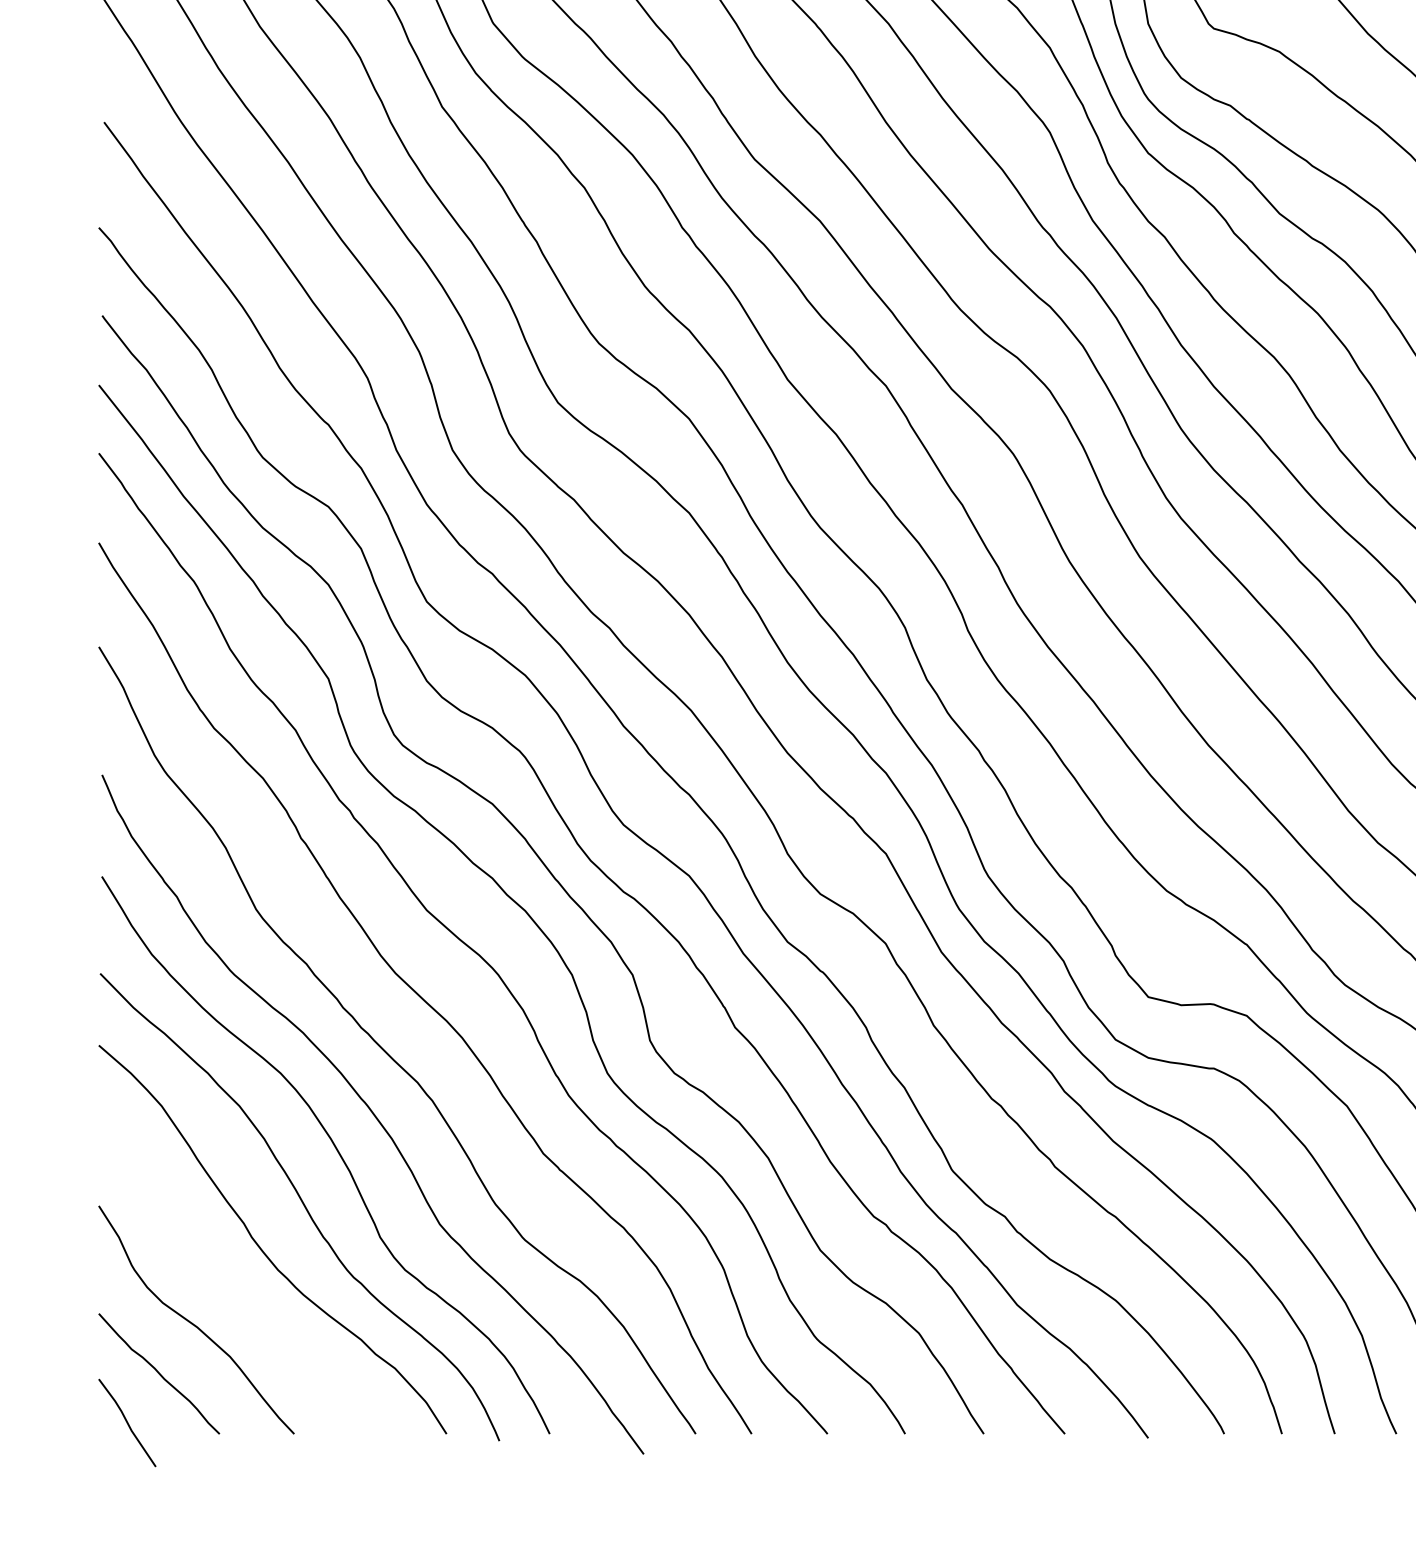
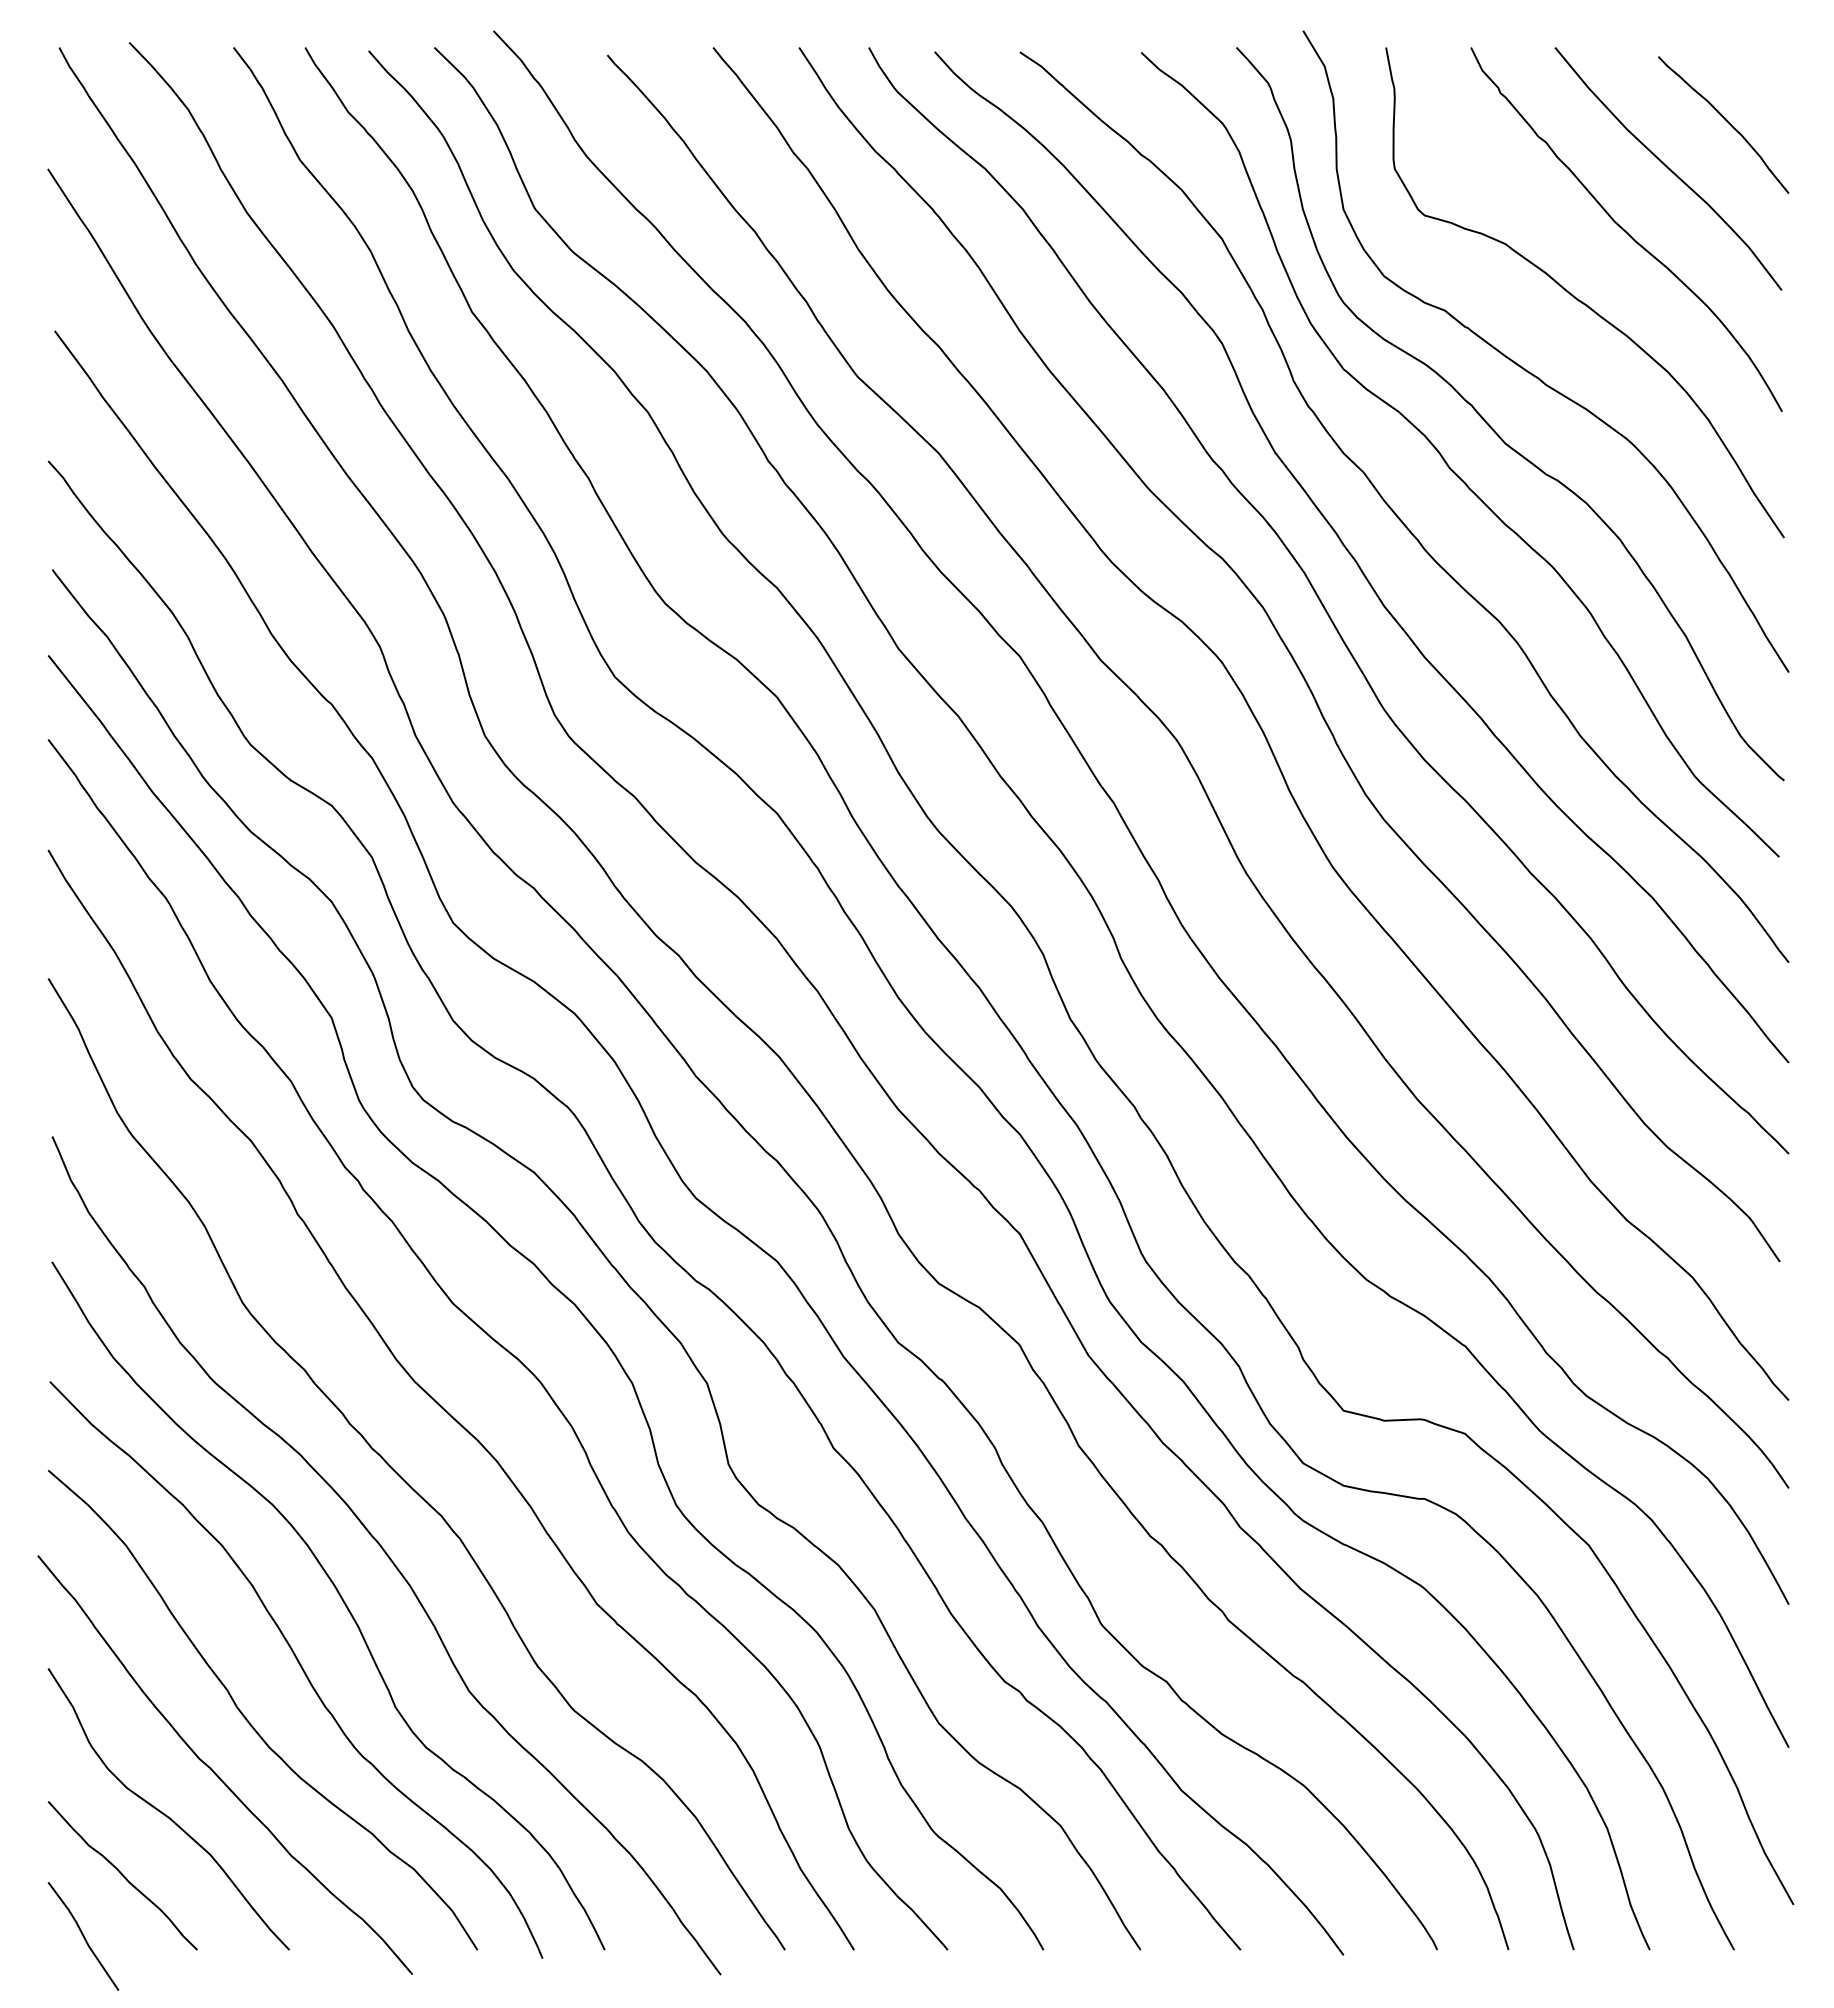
curve: (234, 1290) -> (215, 1772), added

